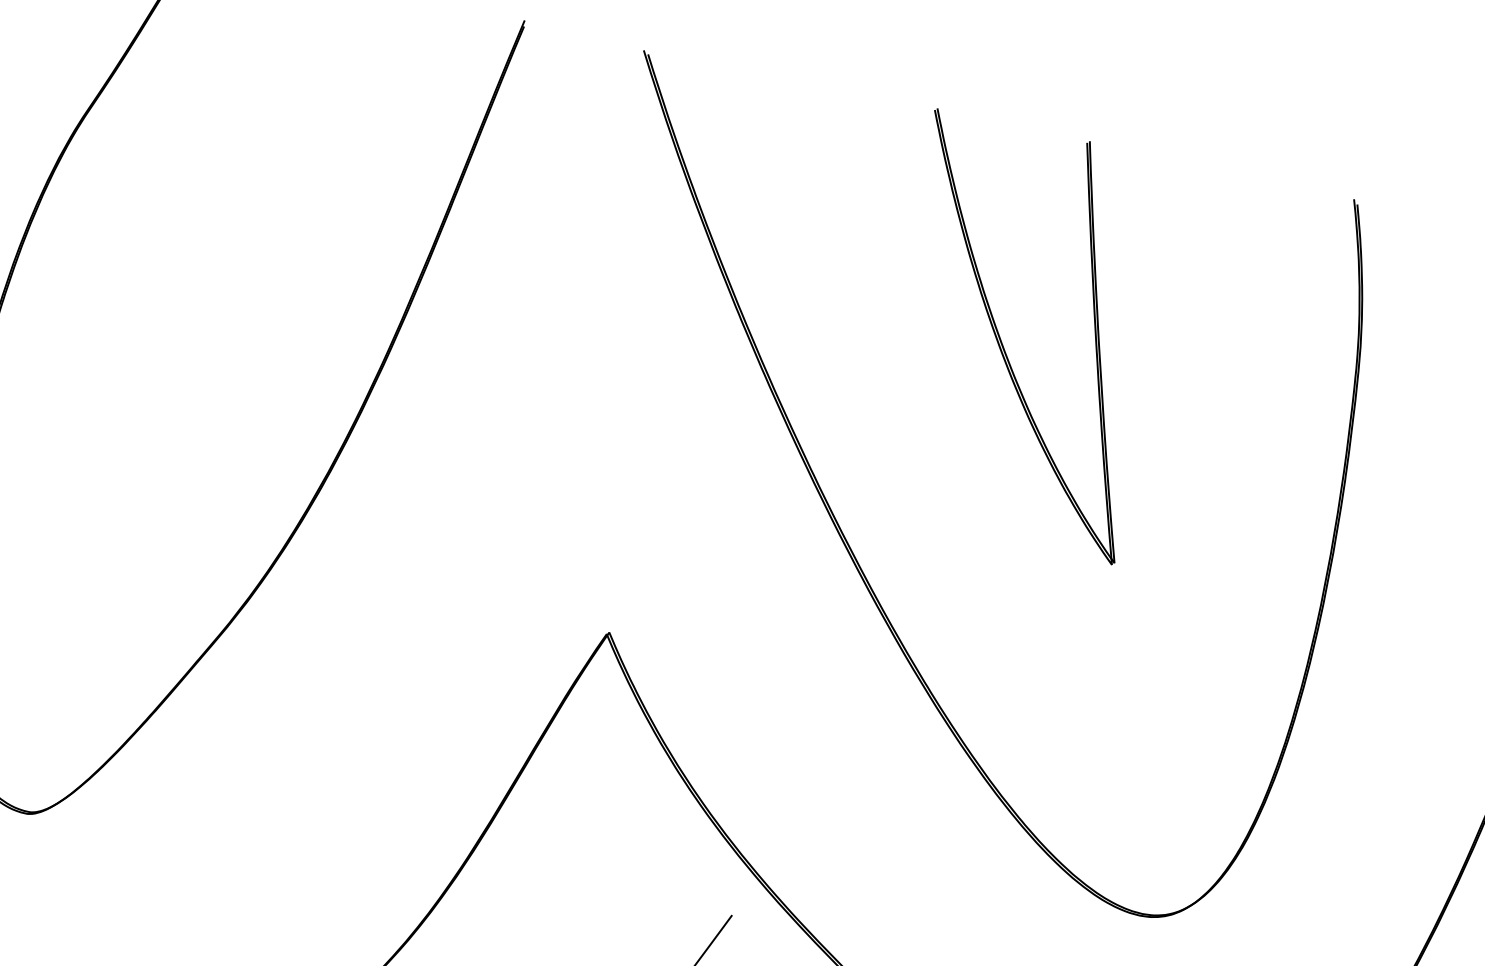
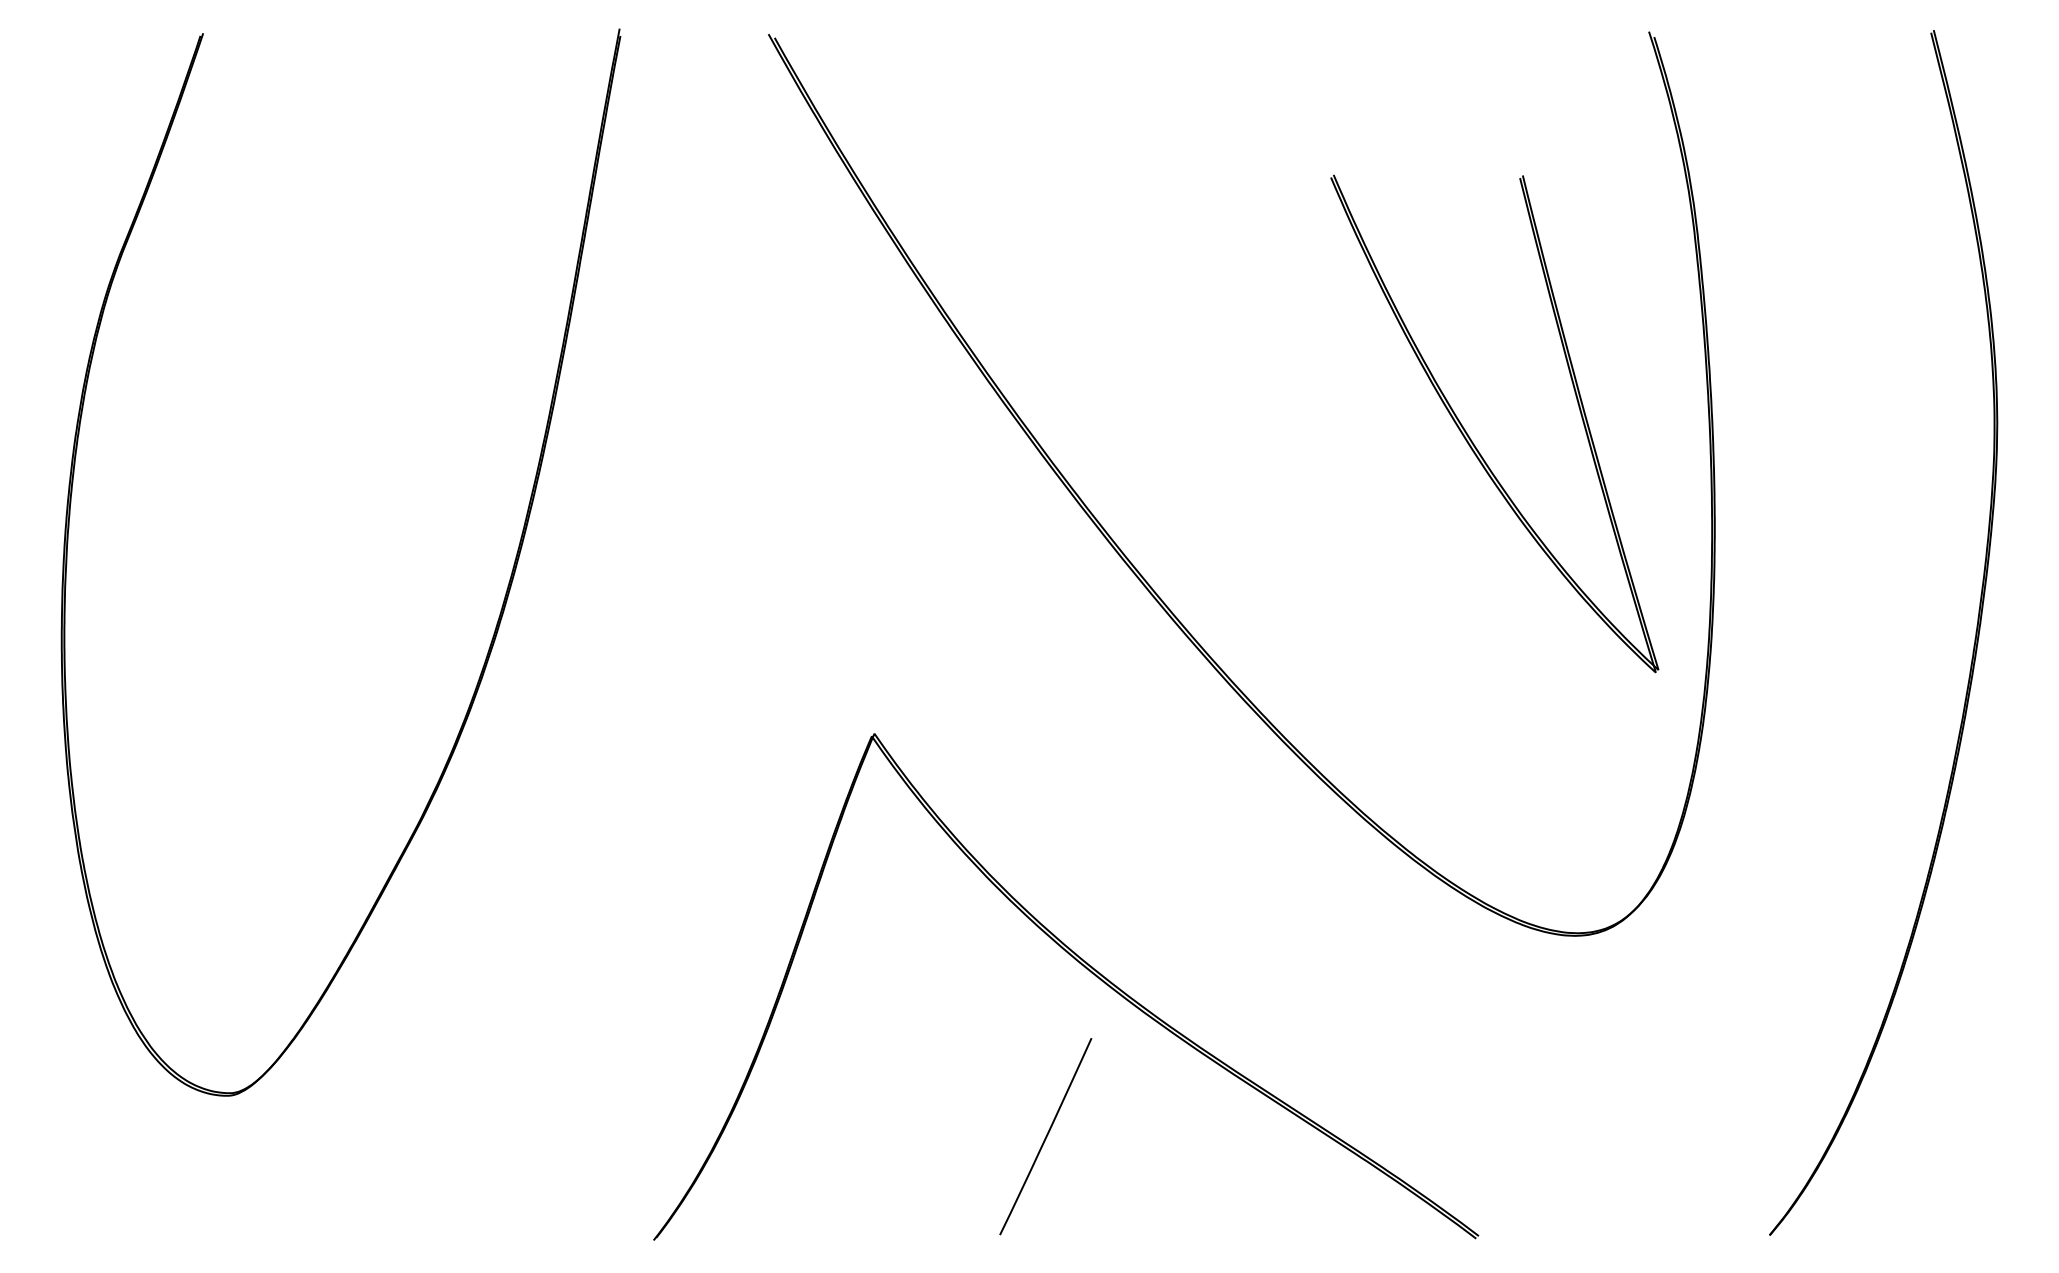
part: (1002, 343) -> (1470, 437), moved

